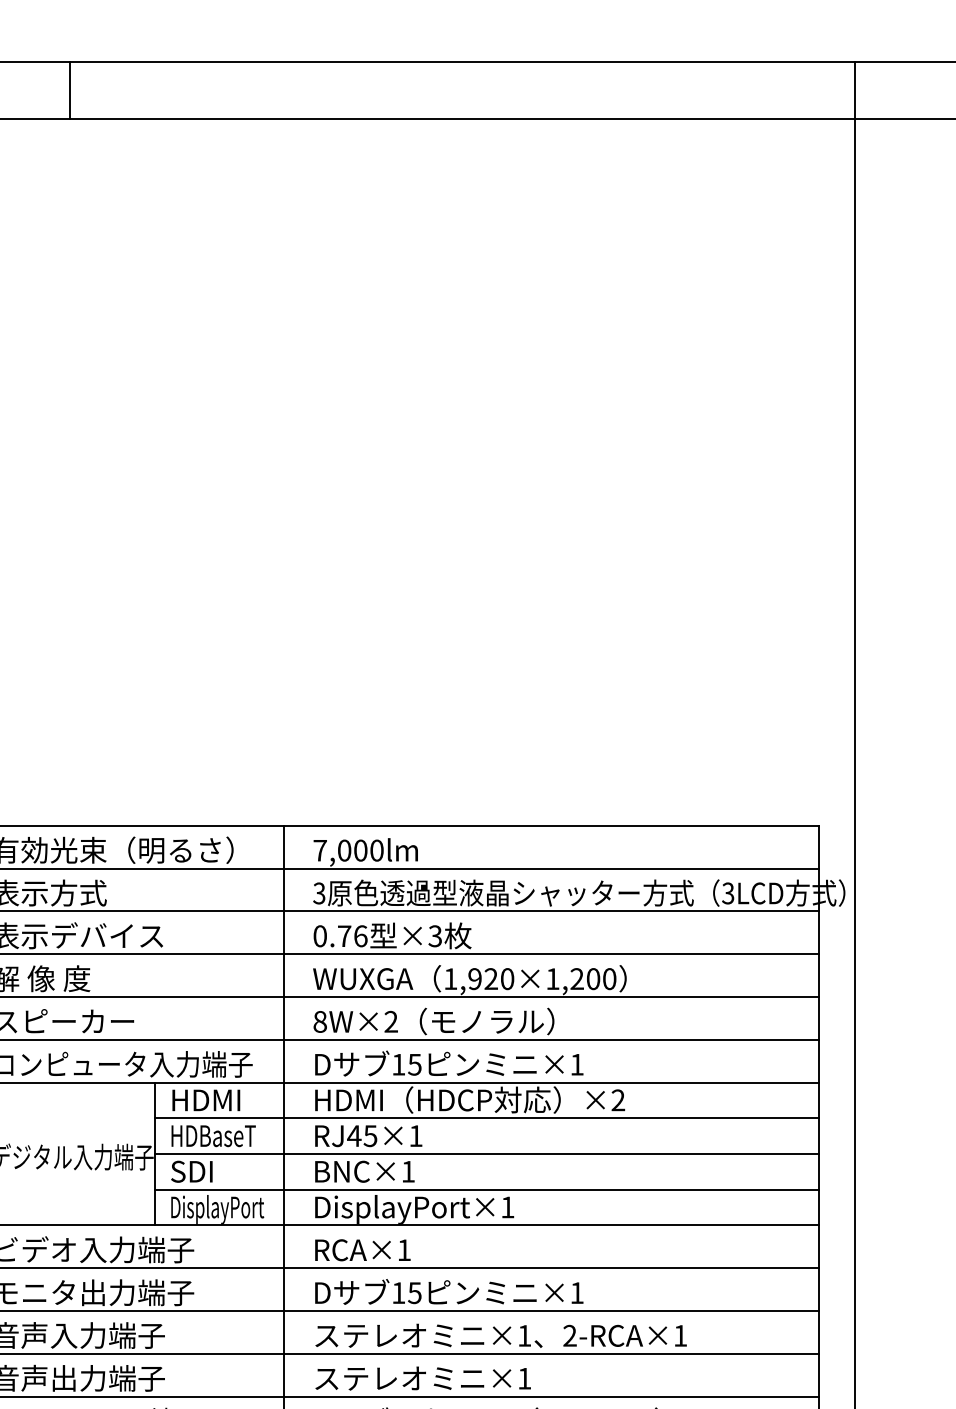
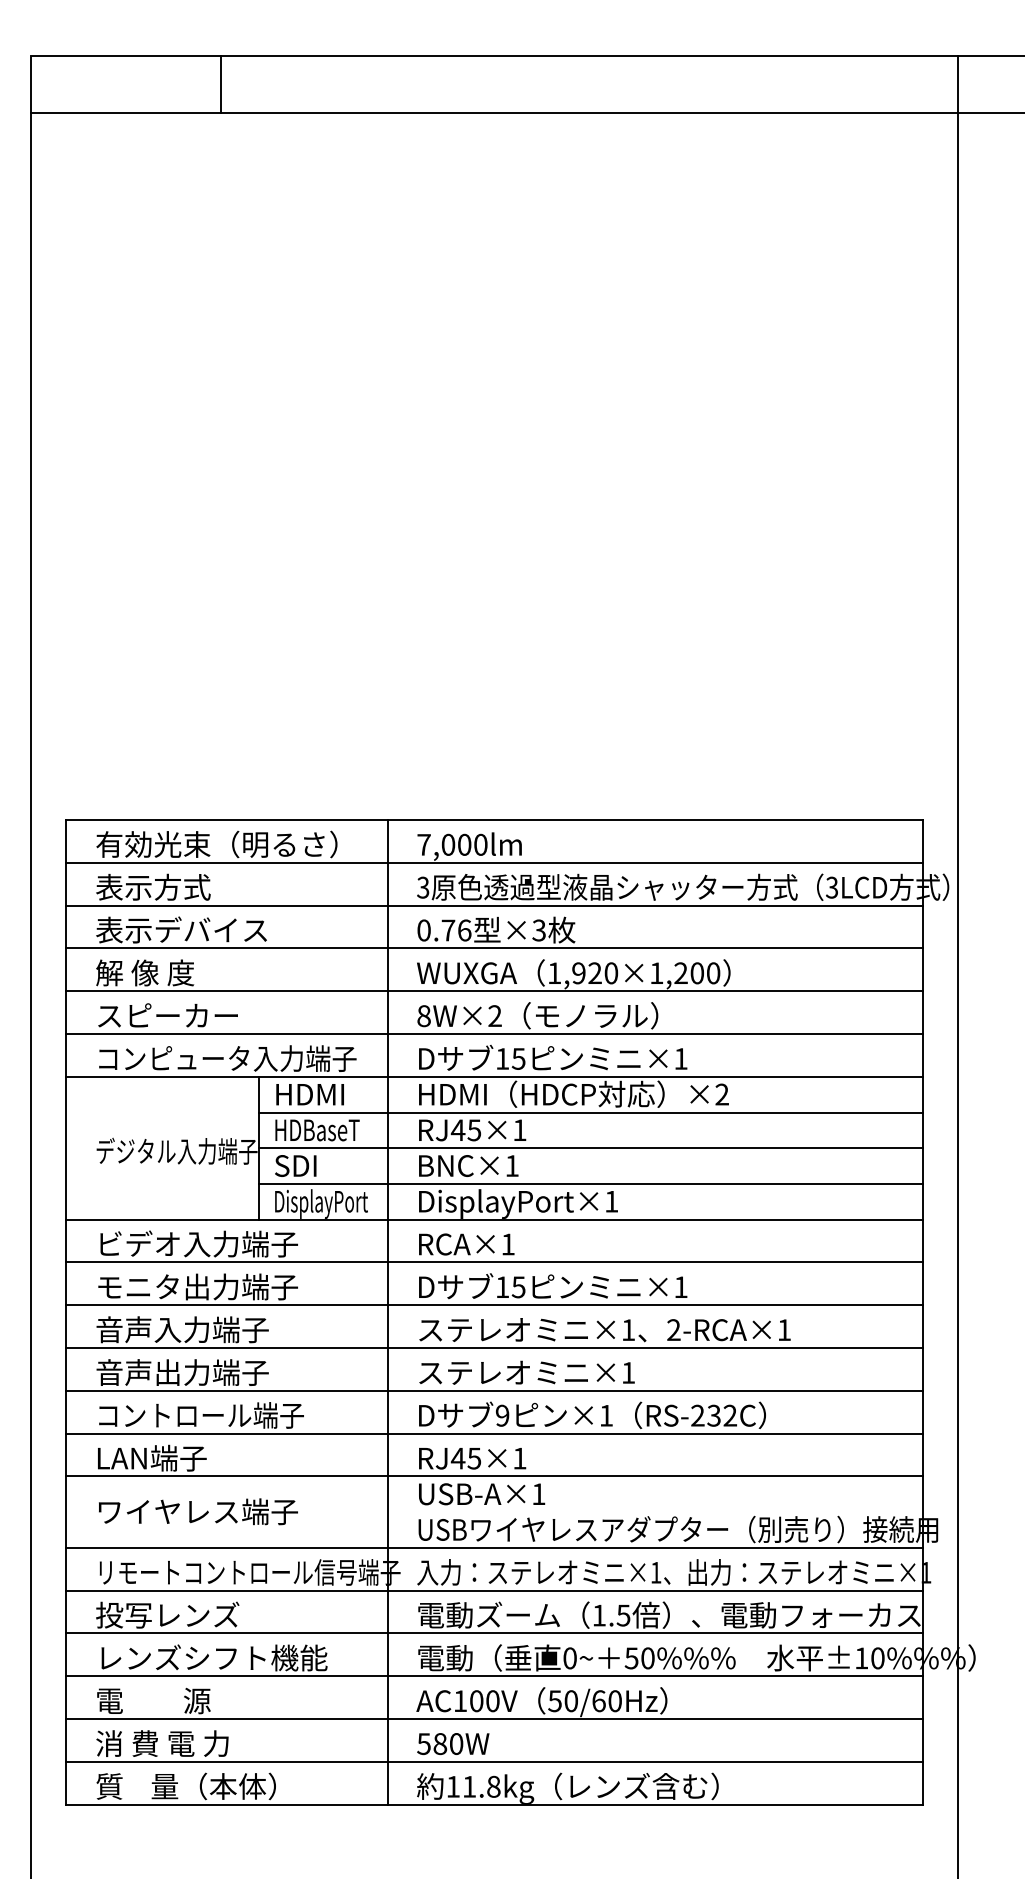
line: (69, 90) -> (221, 84), moved

